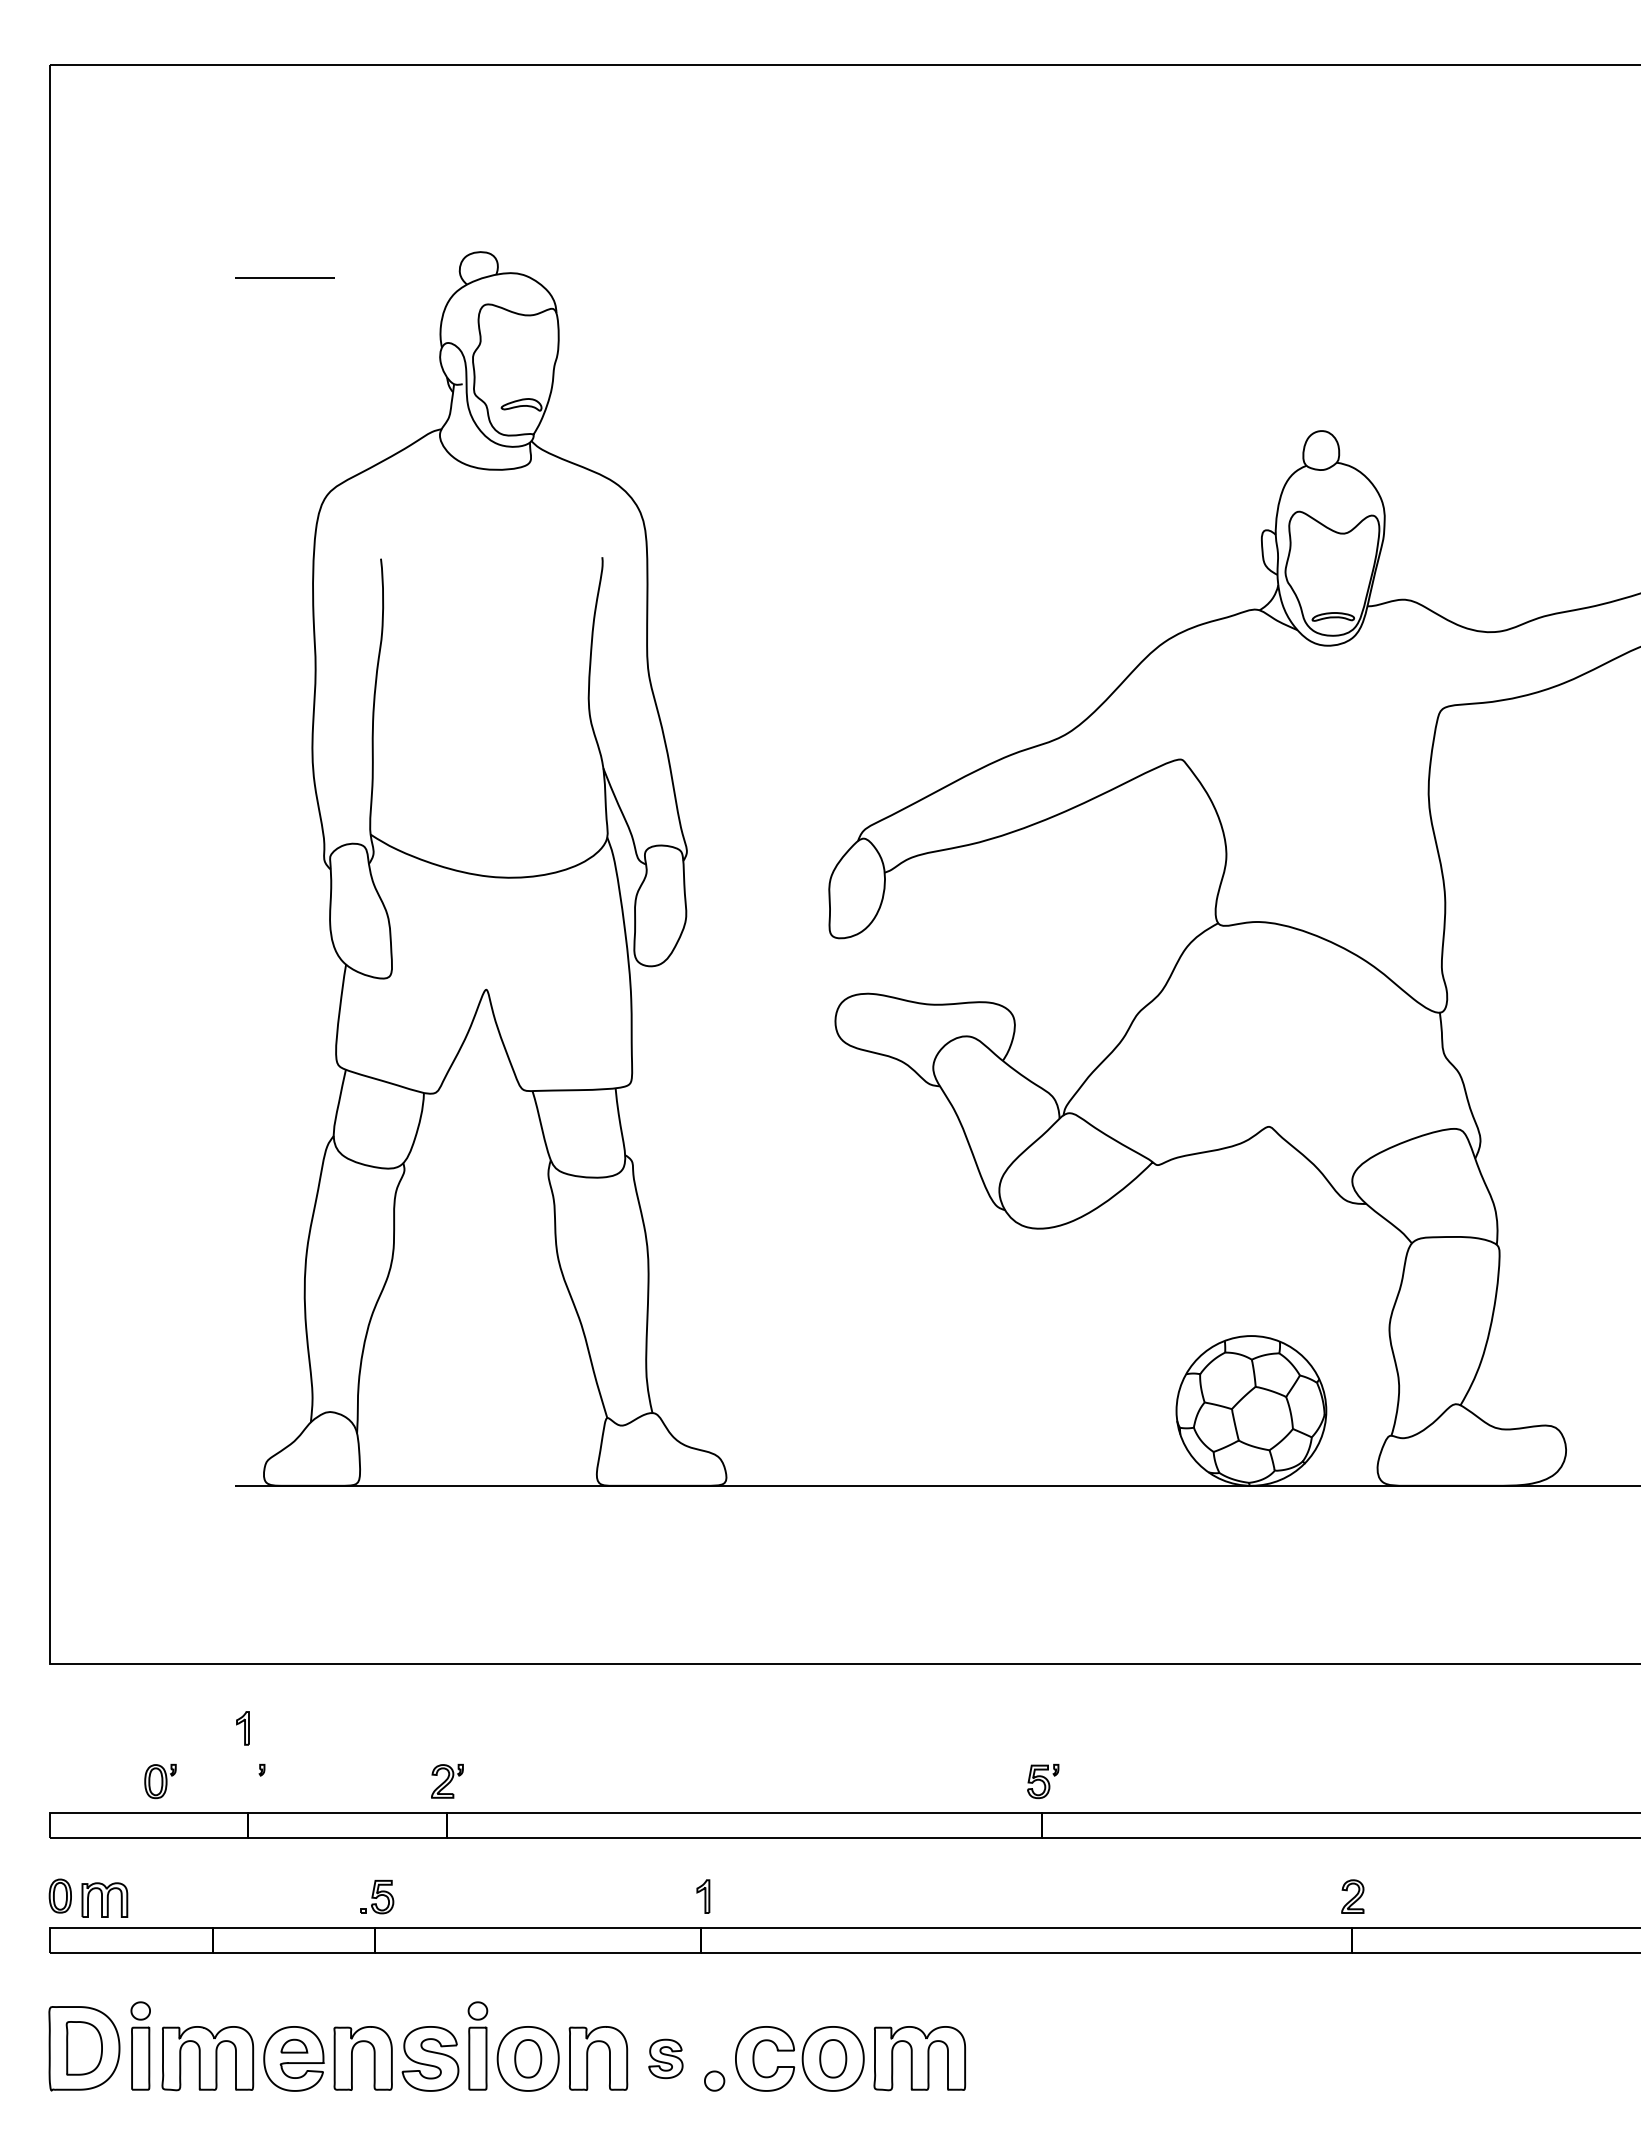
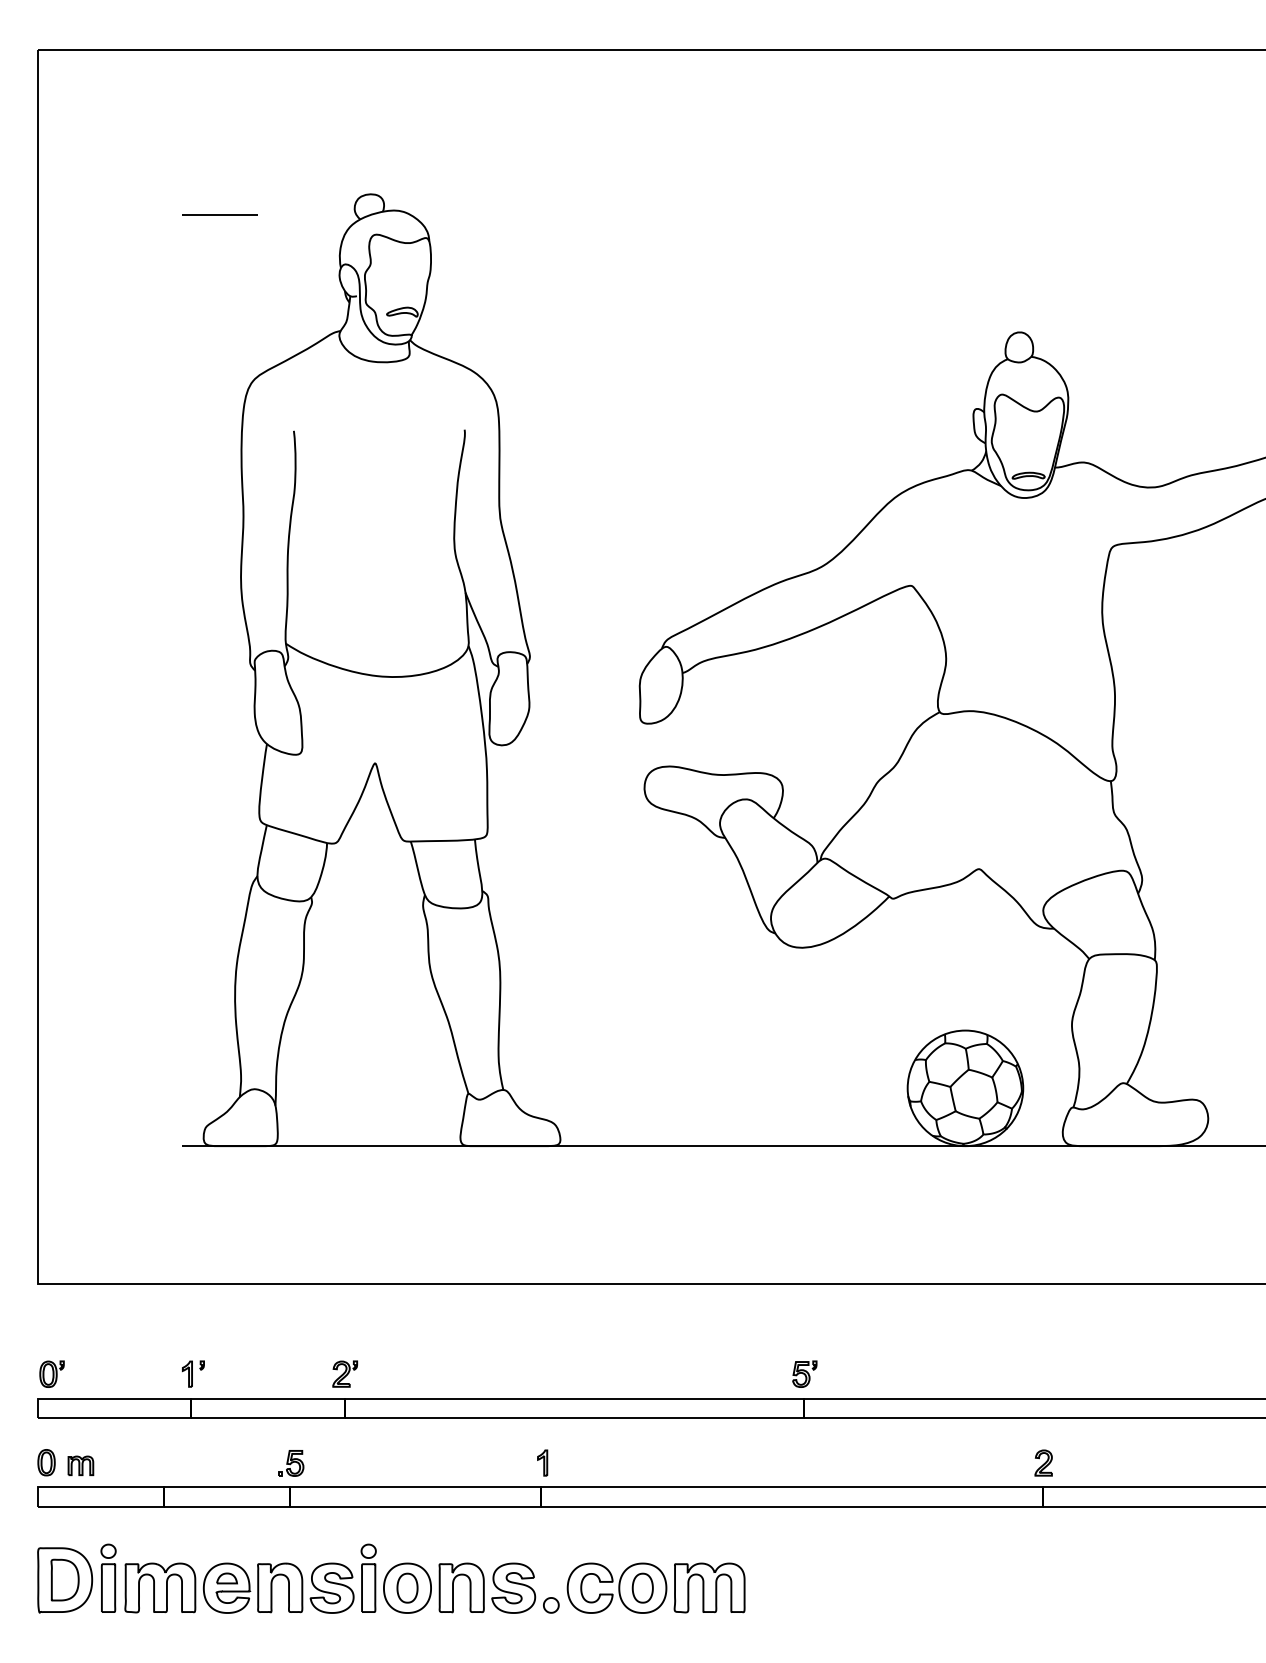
part: (242, 1728) -> (187, 1374), moved
part: (160, 1781) -> (52, 1374), moved
part: (104, 1900) -> (80, 1466), size x0.71
part: (665, 2058) -> (513, 1587), size x1.67

